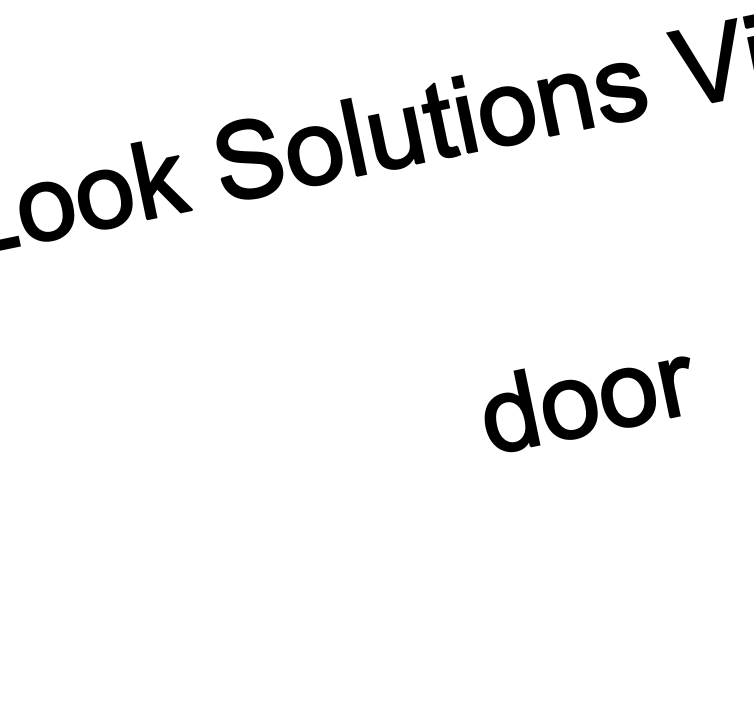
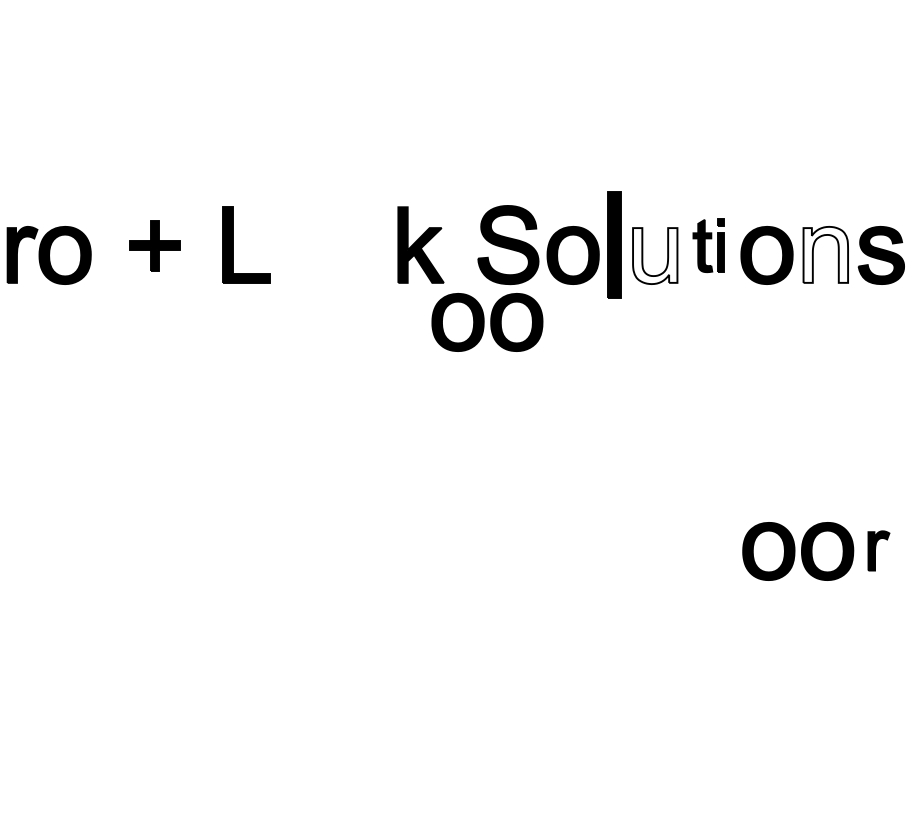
fill: (565, 103) -> (825, 254), removed
part: (447, 118) -> (708, 245), size x0.7
part: (353, 136) -> (614, 244), size x1.4
fill: (397, 140) -> (655, 256), removed
part: (76, 205) -> (487, 322), moved
part: (678, 386) -> (878, 550), size x0.7
part: (507, 412) -> (707, 541), removed

